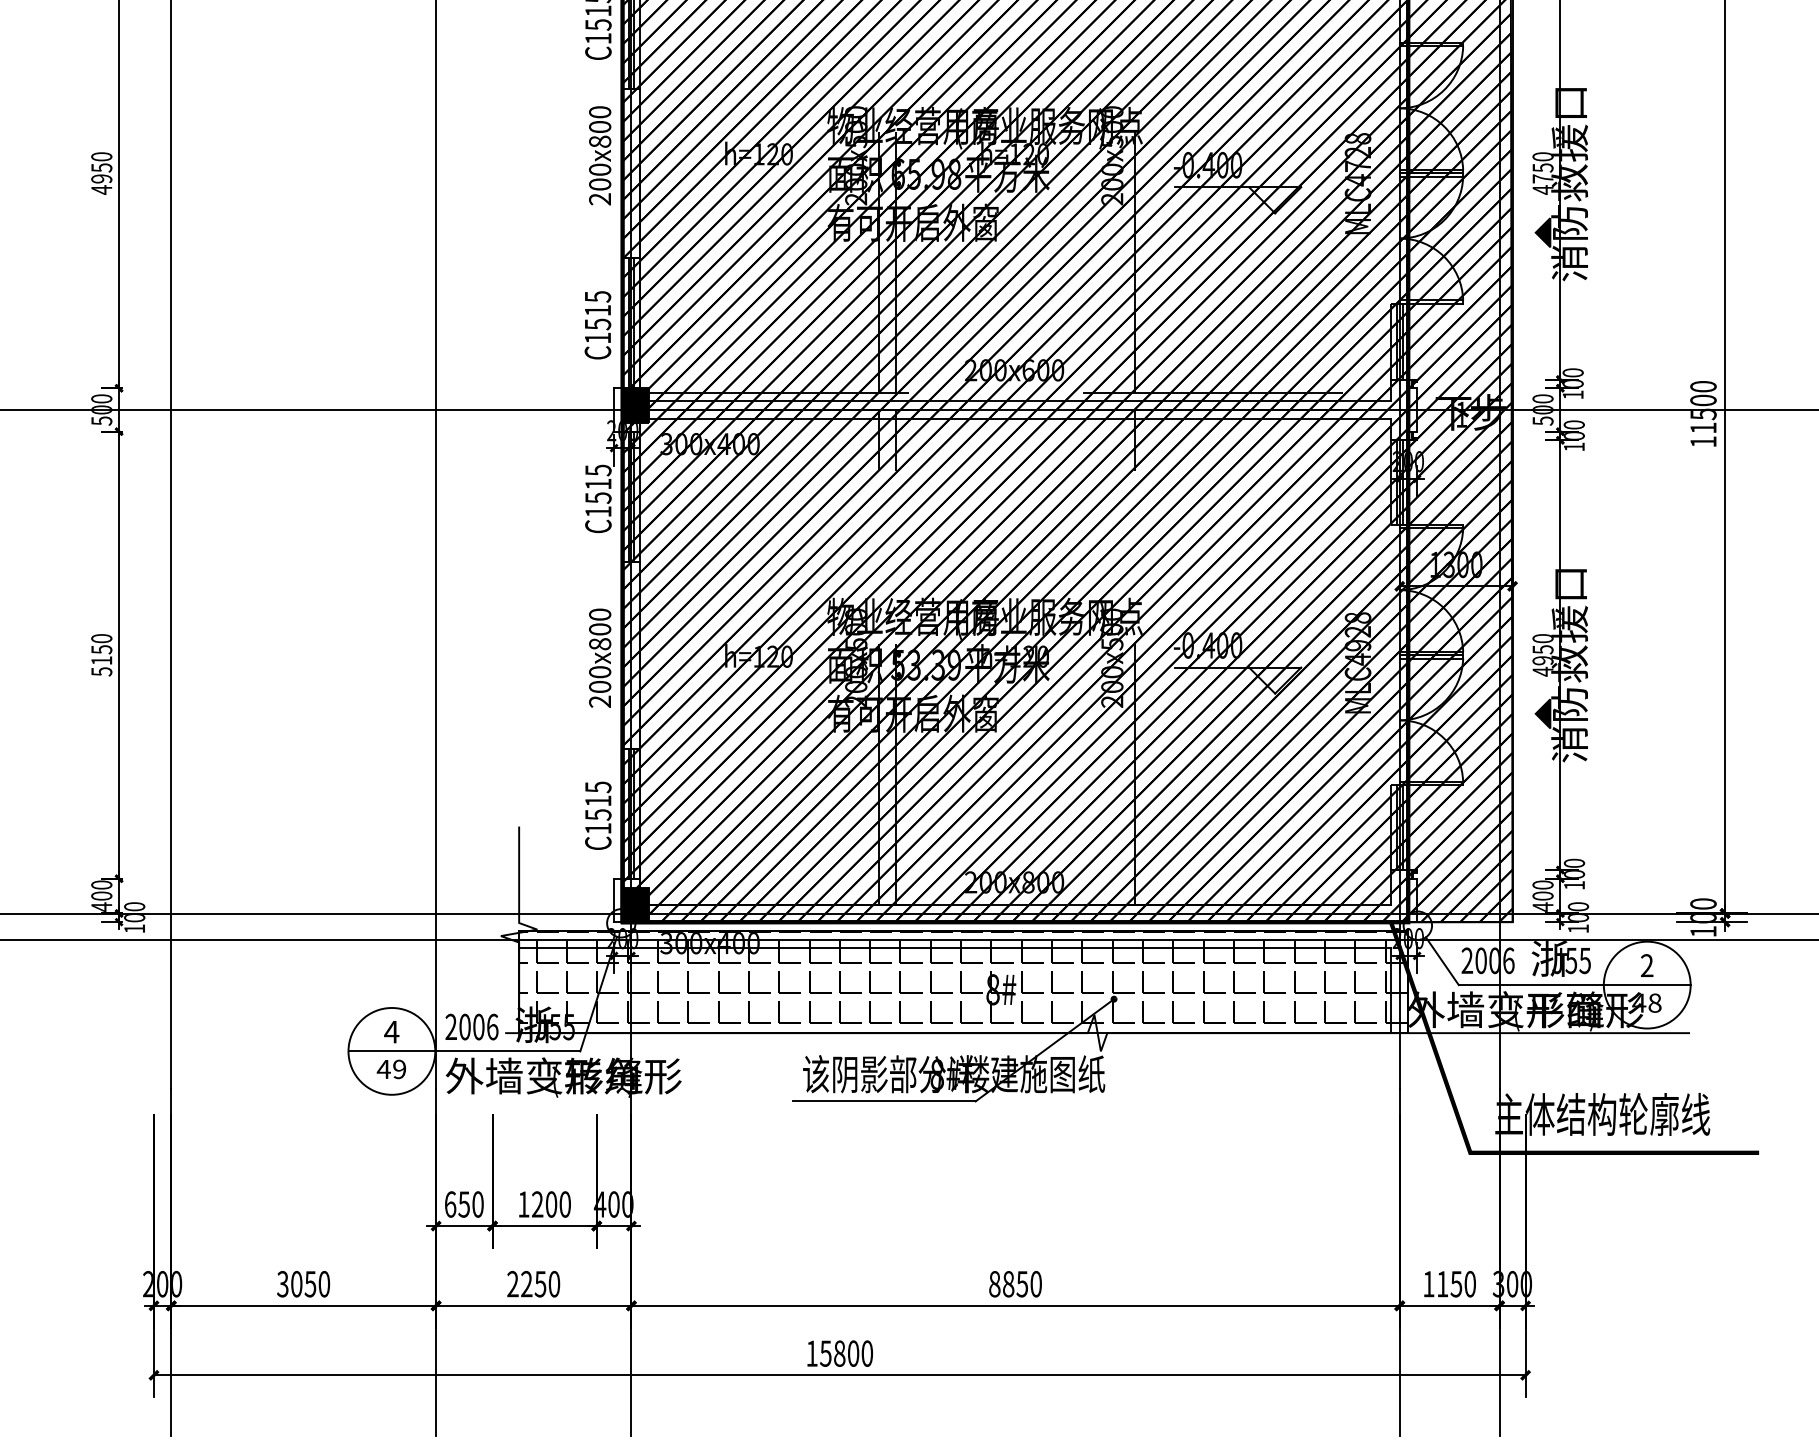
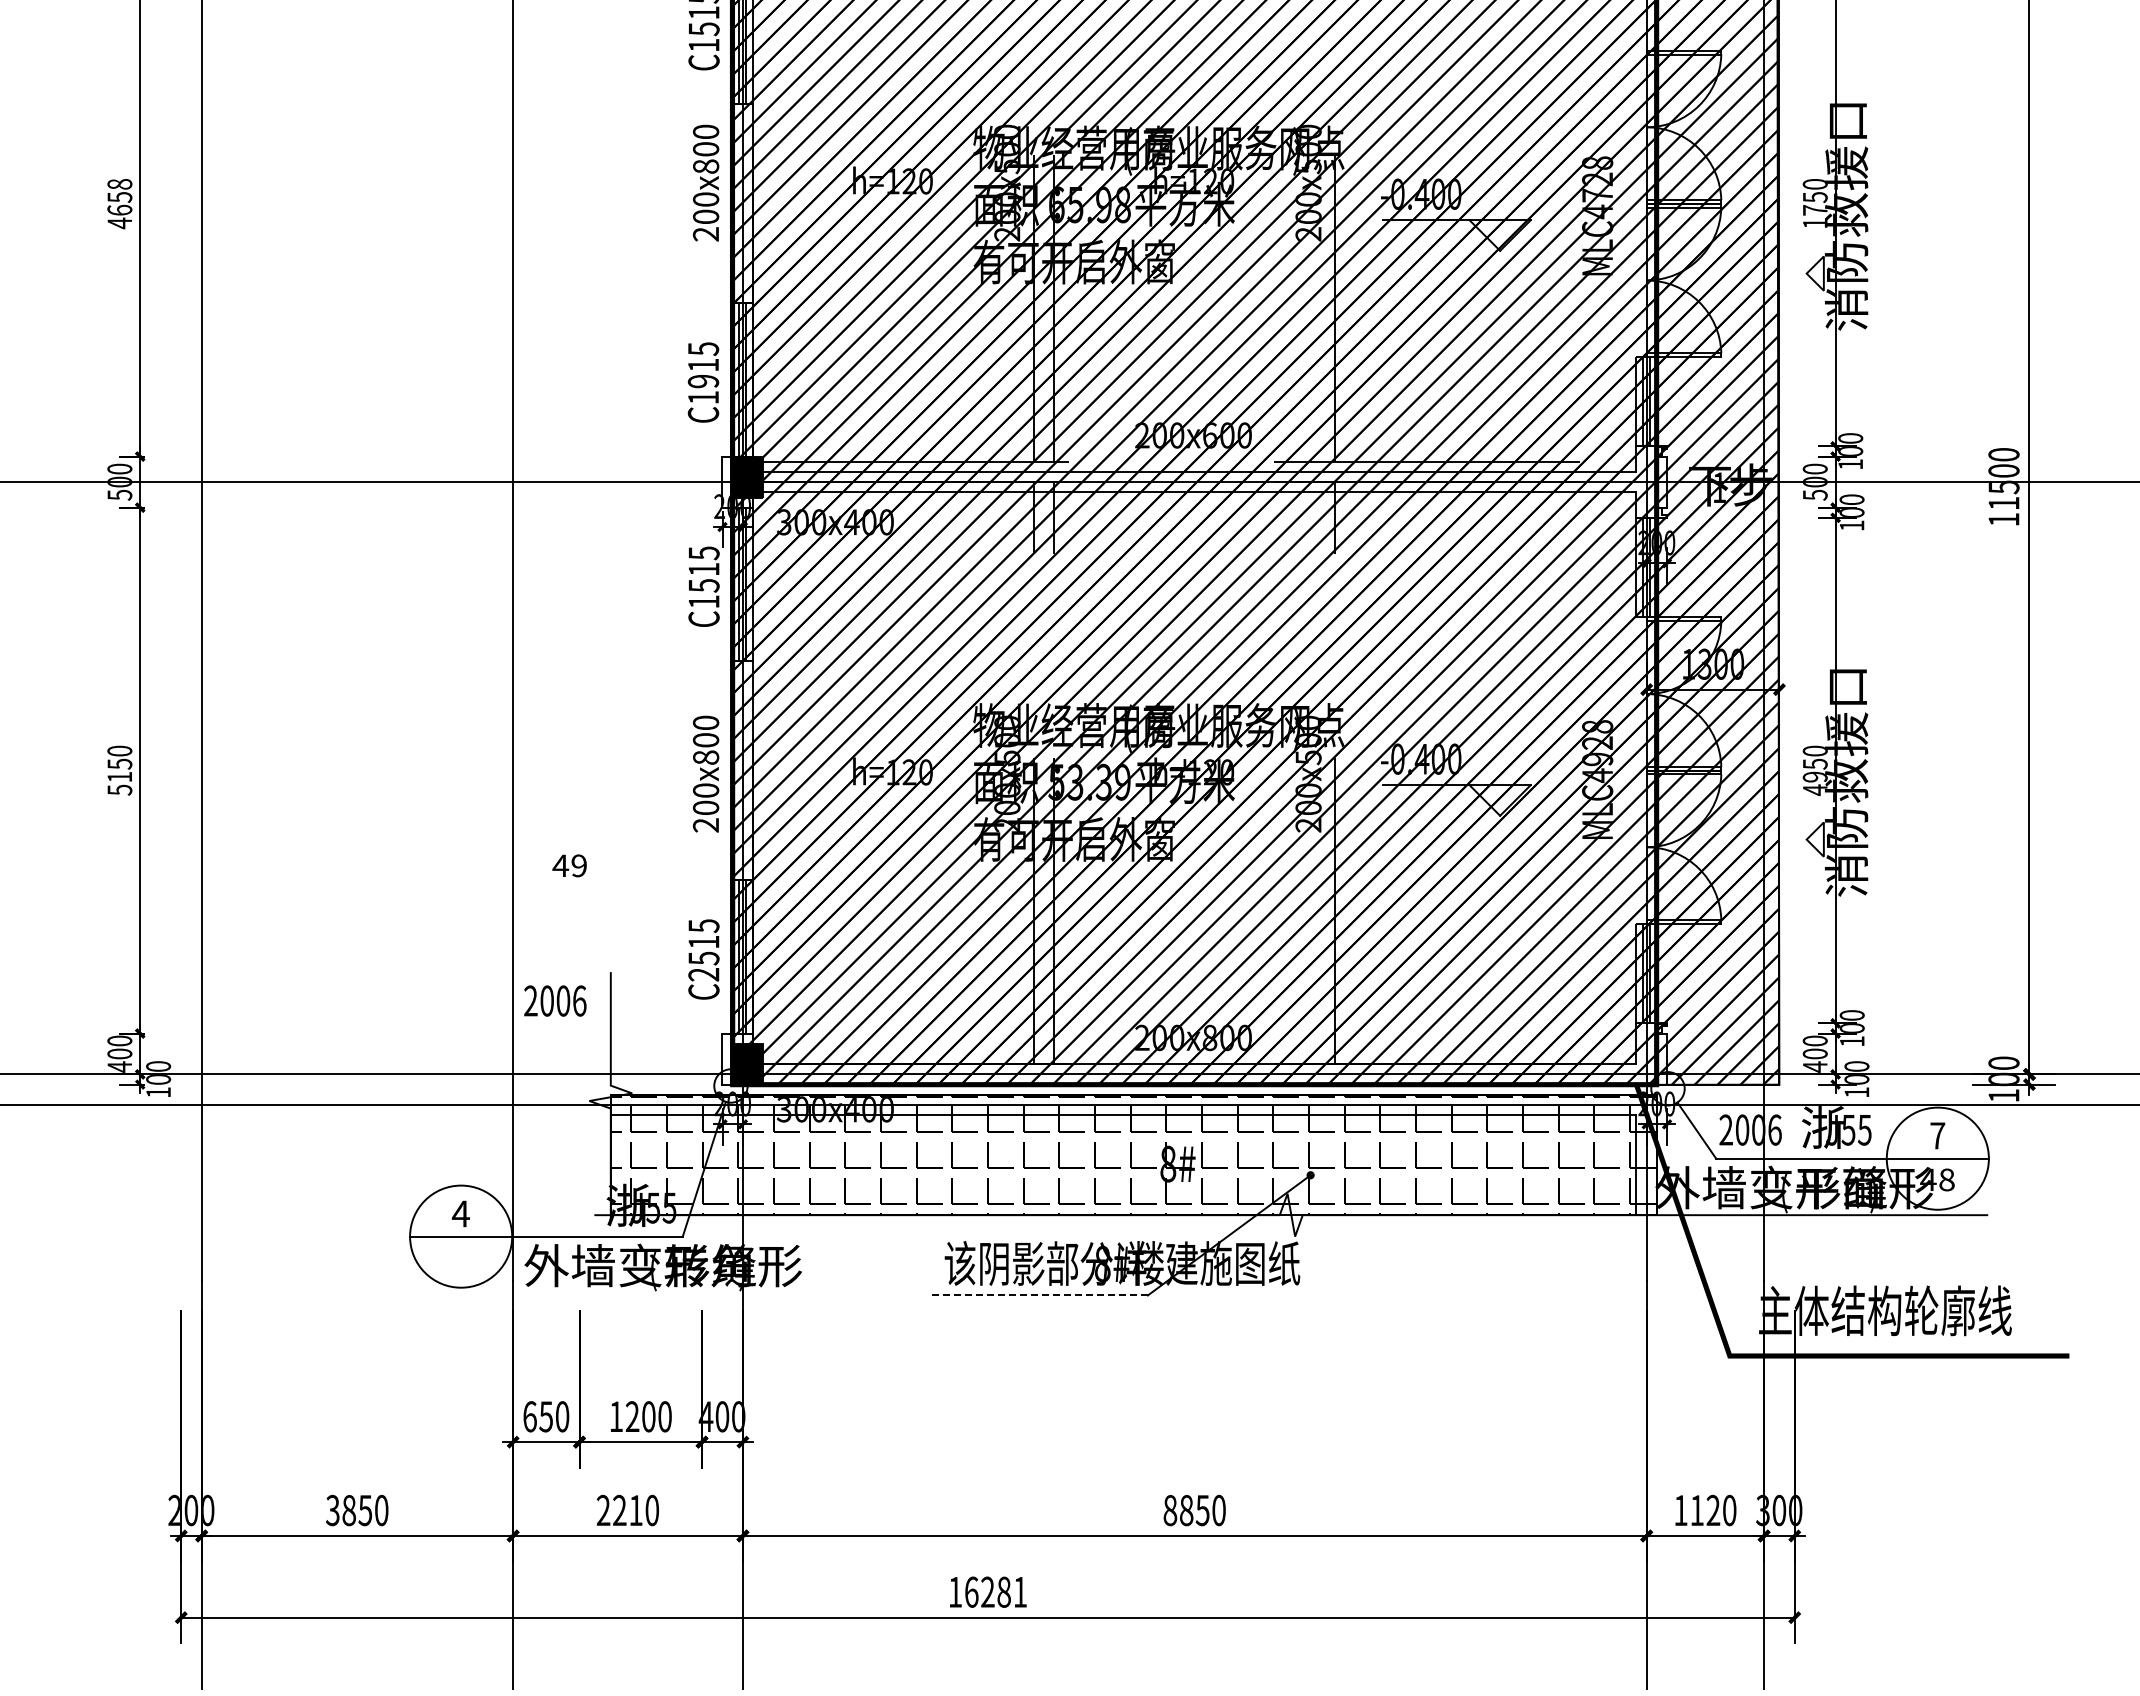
text: (101, 168) -> (119, 197), 4950 -> 4658
text: (1543, 190) -> (1815, 223), 4750 -> 1750
fill: (1542, 232) -> (1814, 273), removed
text: (597, 324) -> (703, 381), C1515 -> C1915
fill: (1542, 713) -> (1814, 839), removed
text: (597, 828) -> (703, 974), C1515 -> C2515
text: (1646, 965) -> (1937, 1135), 2 -> 7
text: (472, 1026) -> (555, 1000), moved
text: (391, 1069) -> (569, 865), moved
line: (884, 1101) -> (1040, 1295), solid -> dashed
text: (296, 1284) -> (348, 1510), 3050 -> 3850
text: (540, 1284) -> (635, 1510), 2250 -> 2210
text: (1456, 1284) -> (1713, 1510), 1150 -> 1120
text: (846, 1353) -> (995, 1591), 15800 -> 16281

